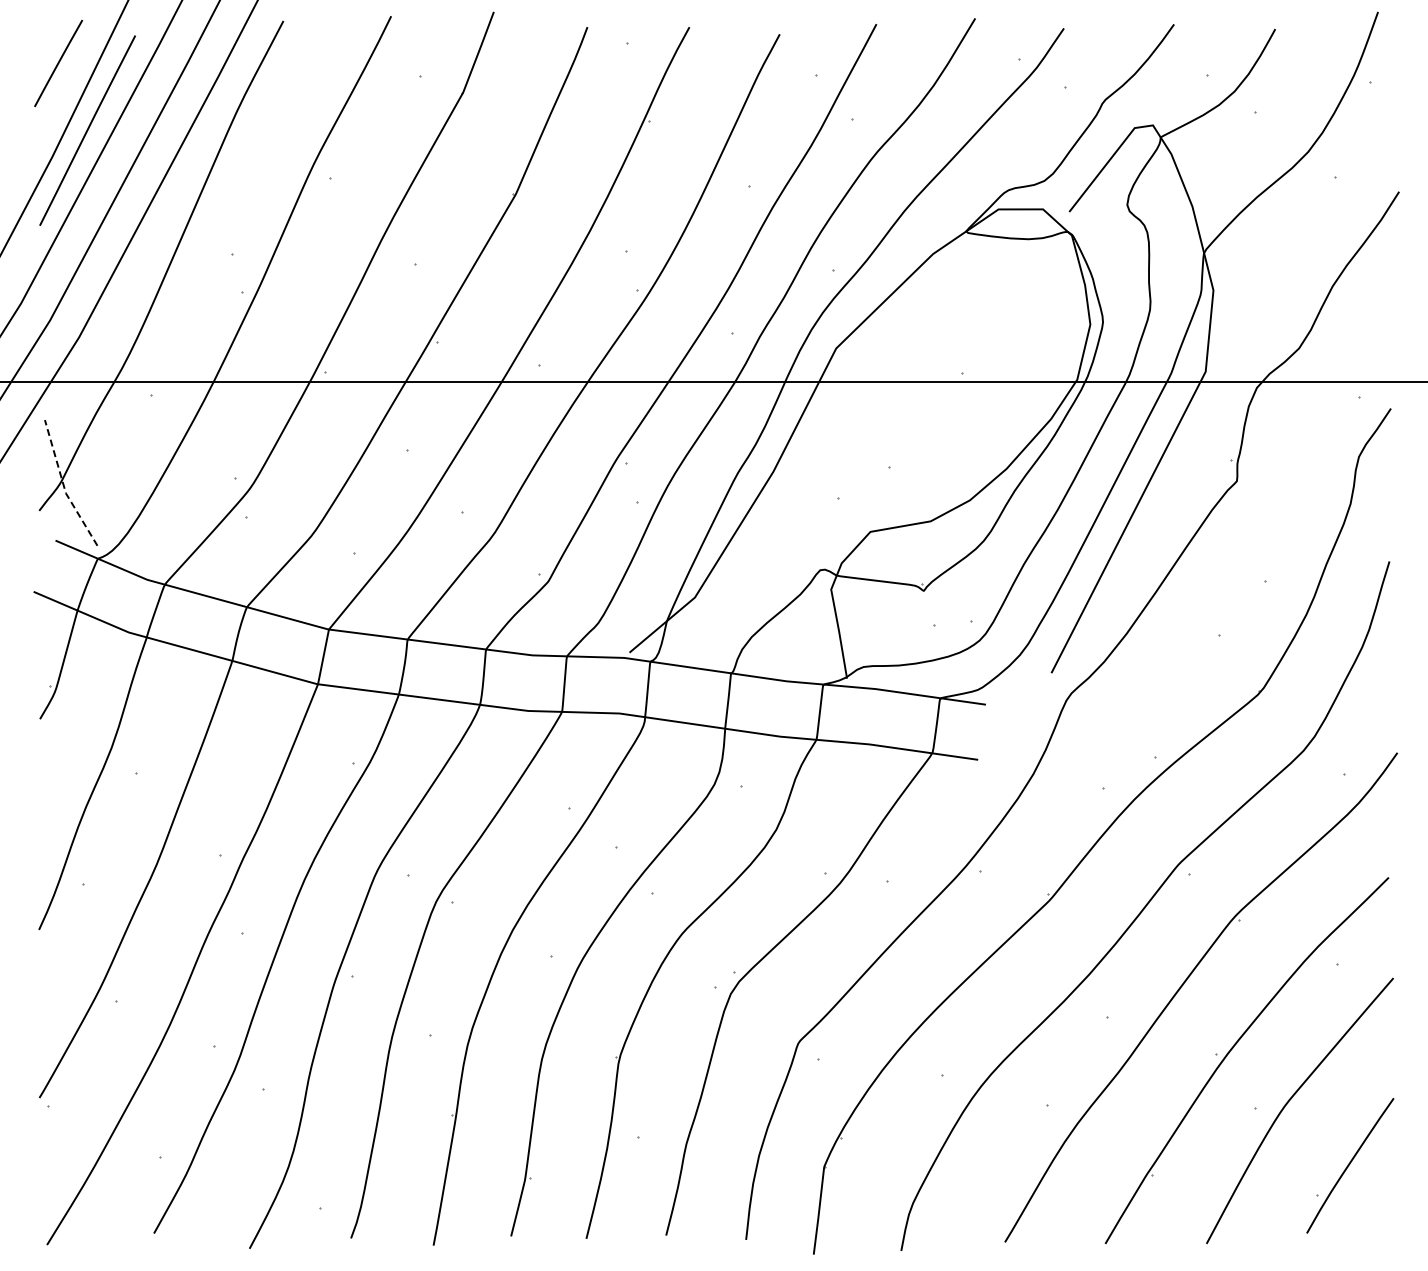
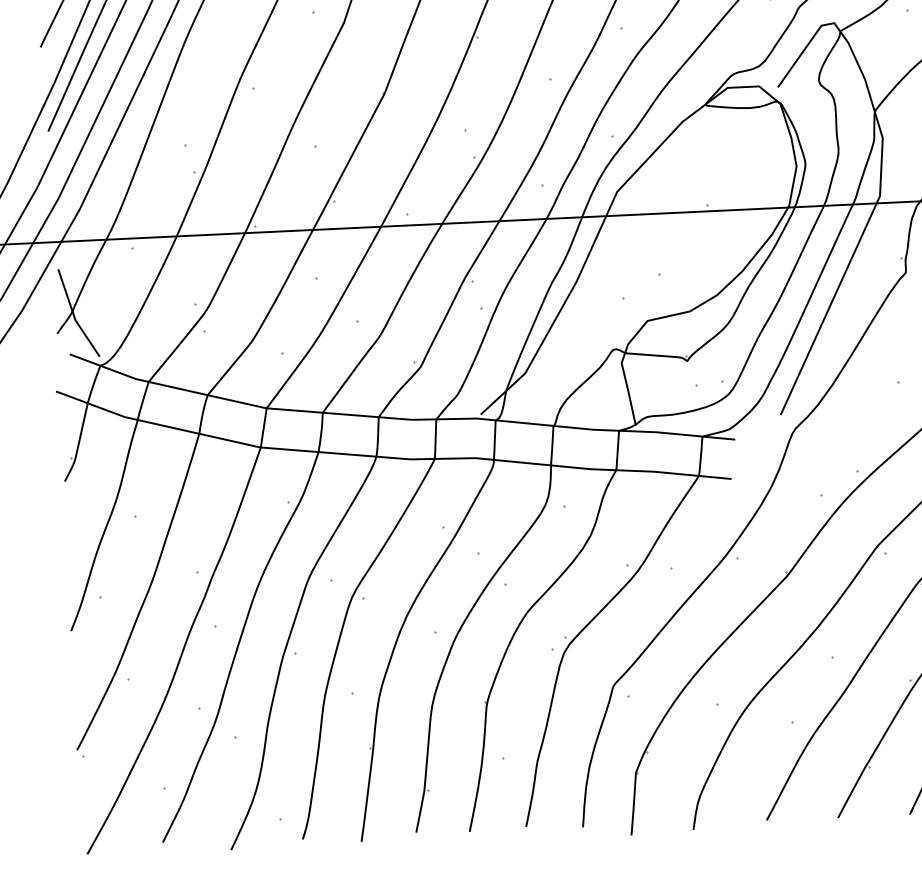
line: (64, 486) -> (74, 315), dashed -> solid

